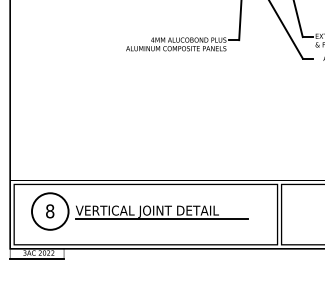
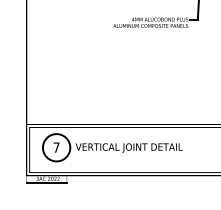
text: (50, 211) -> (56, 147), 8 -> 7
line: (161, 218) -> (139, 152), removed

